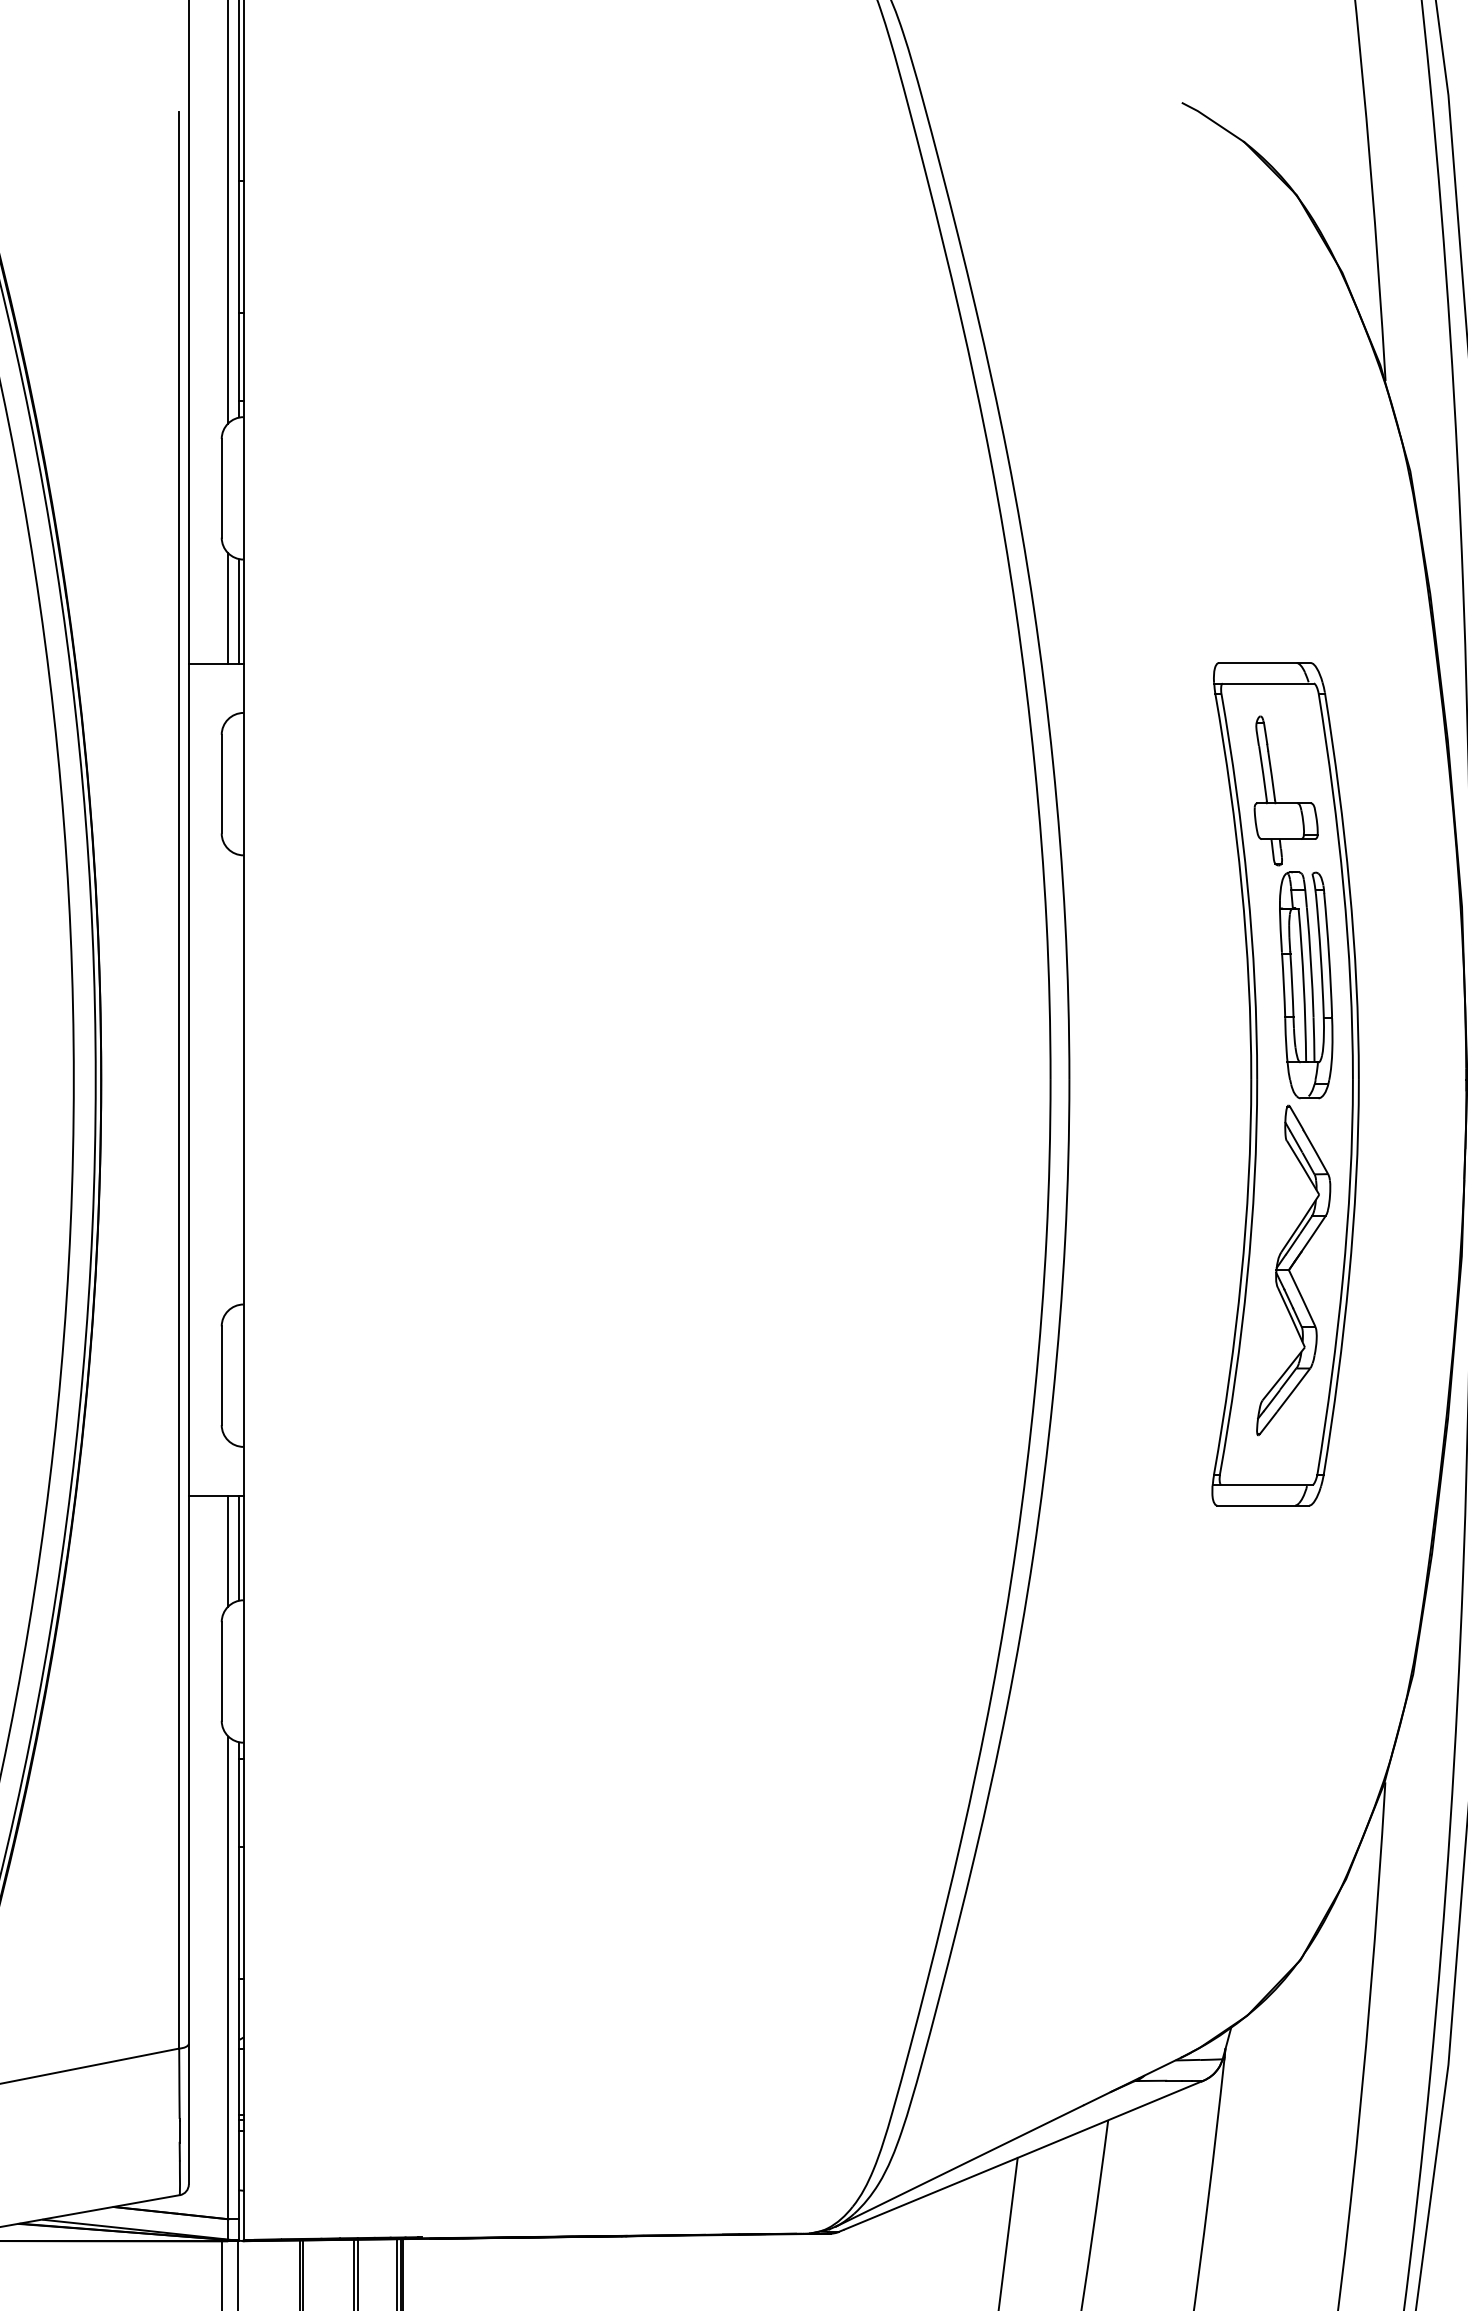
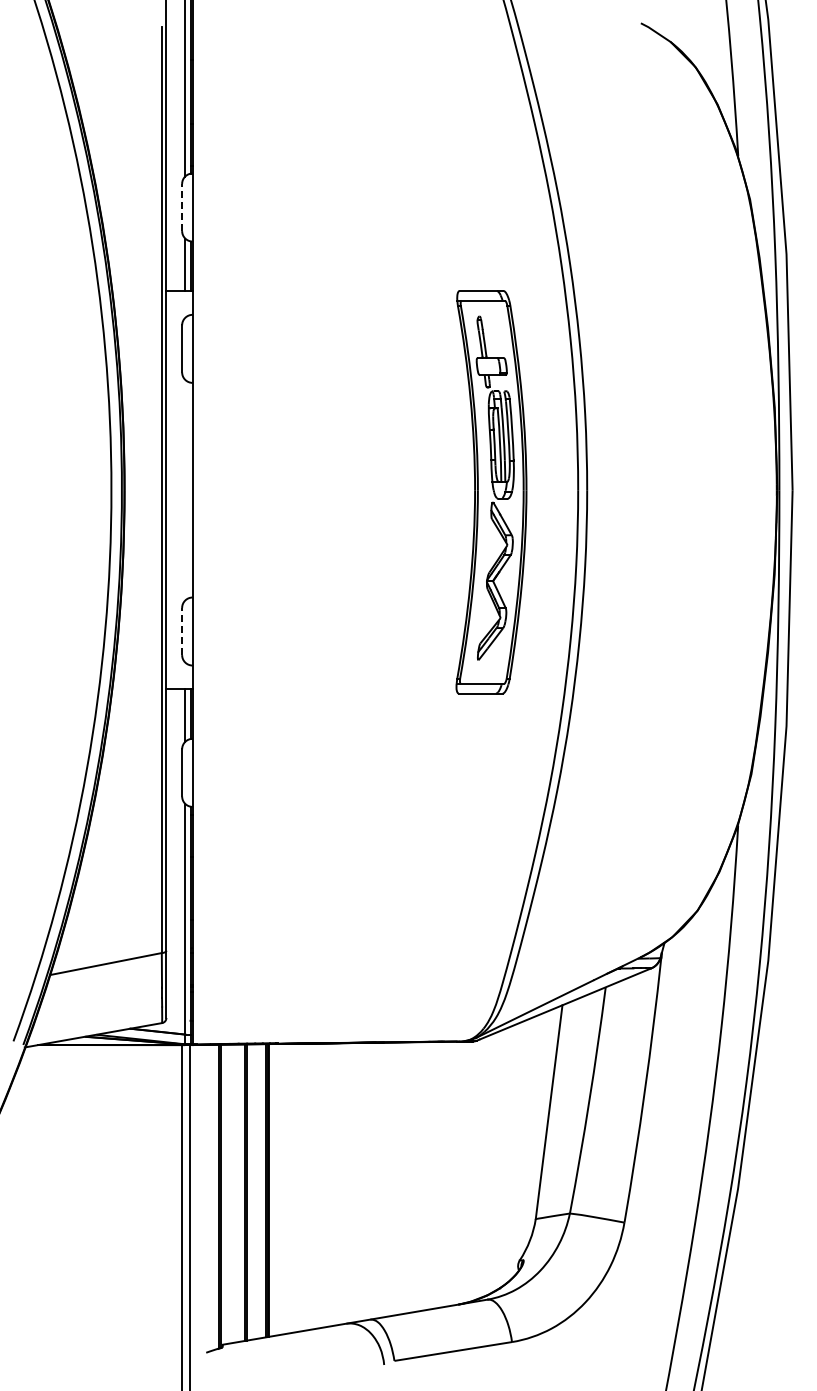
line: (222, 488) -> (182, 207), solid -> dashed
part: (1285, 1084) -> (491, 492), moved
line: (222, 1375) -> (182, 631), solid -> dashed

